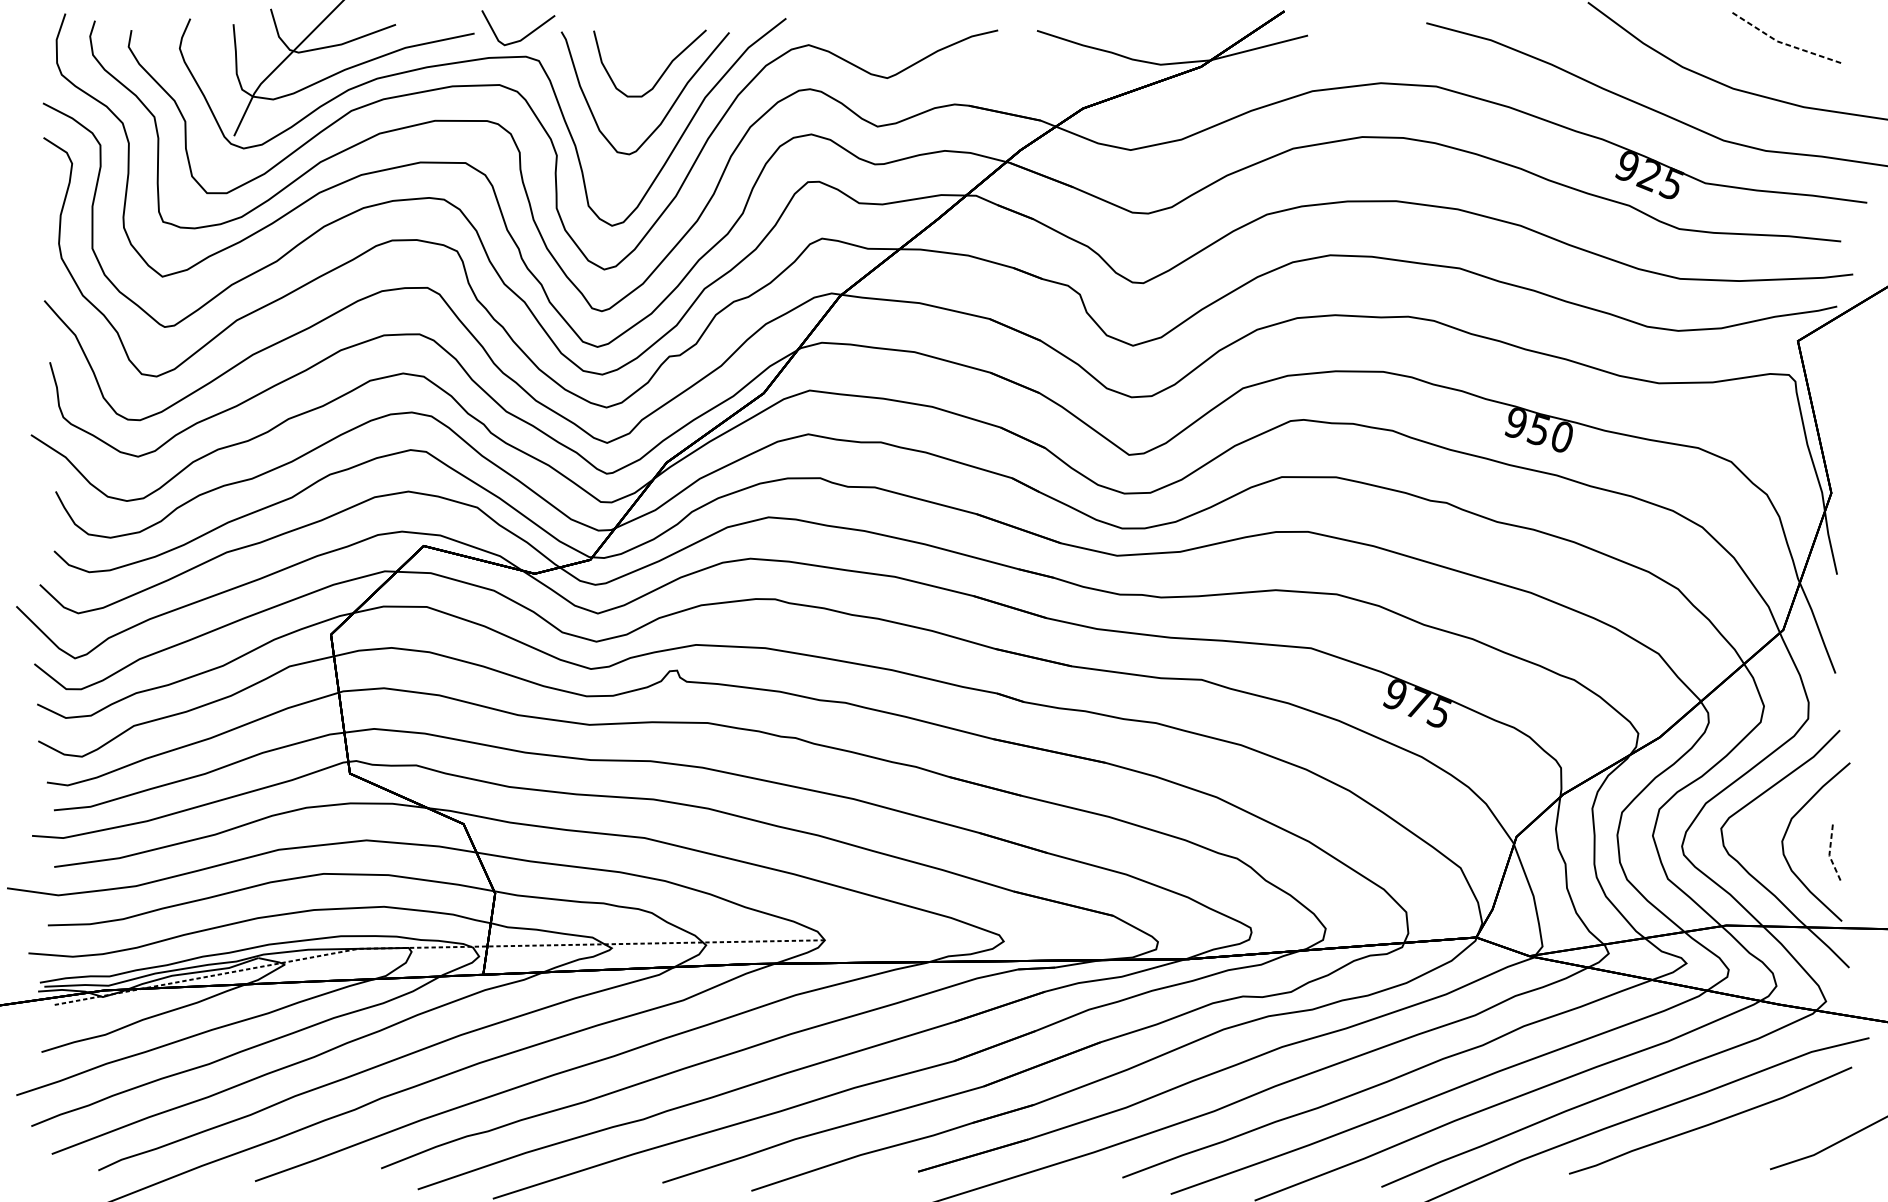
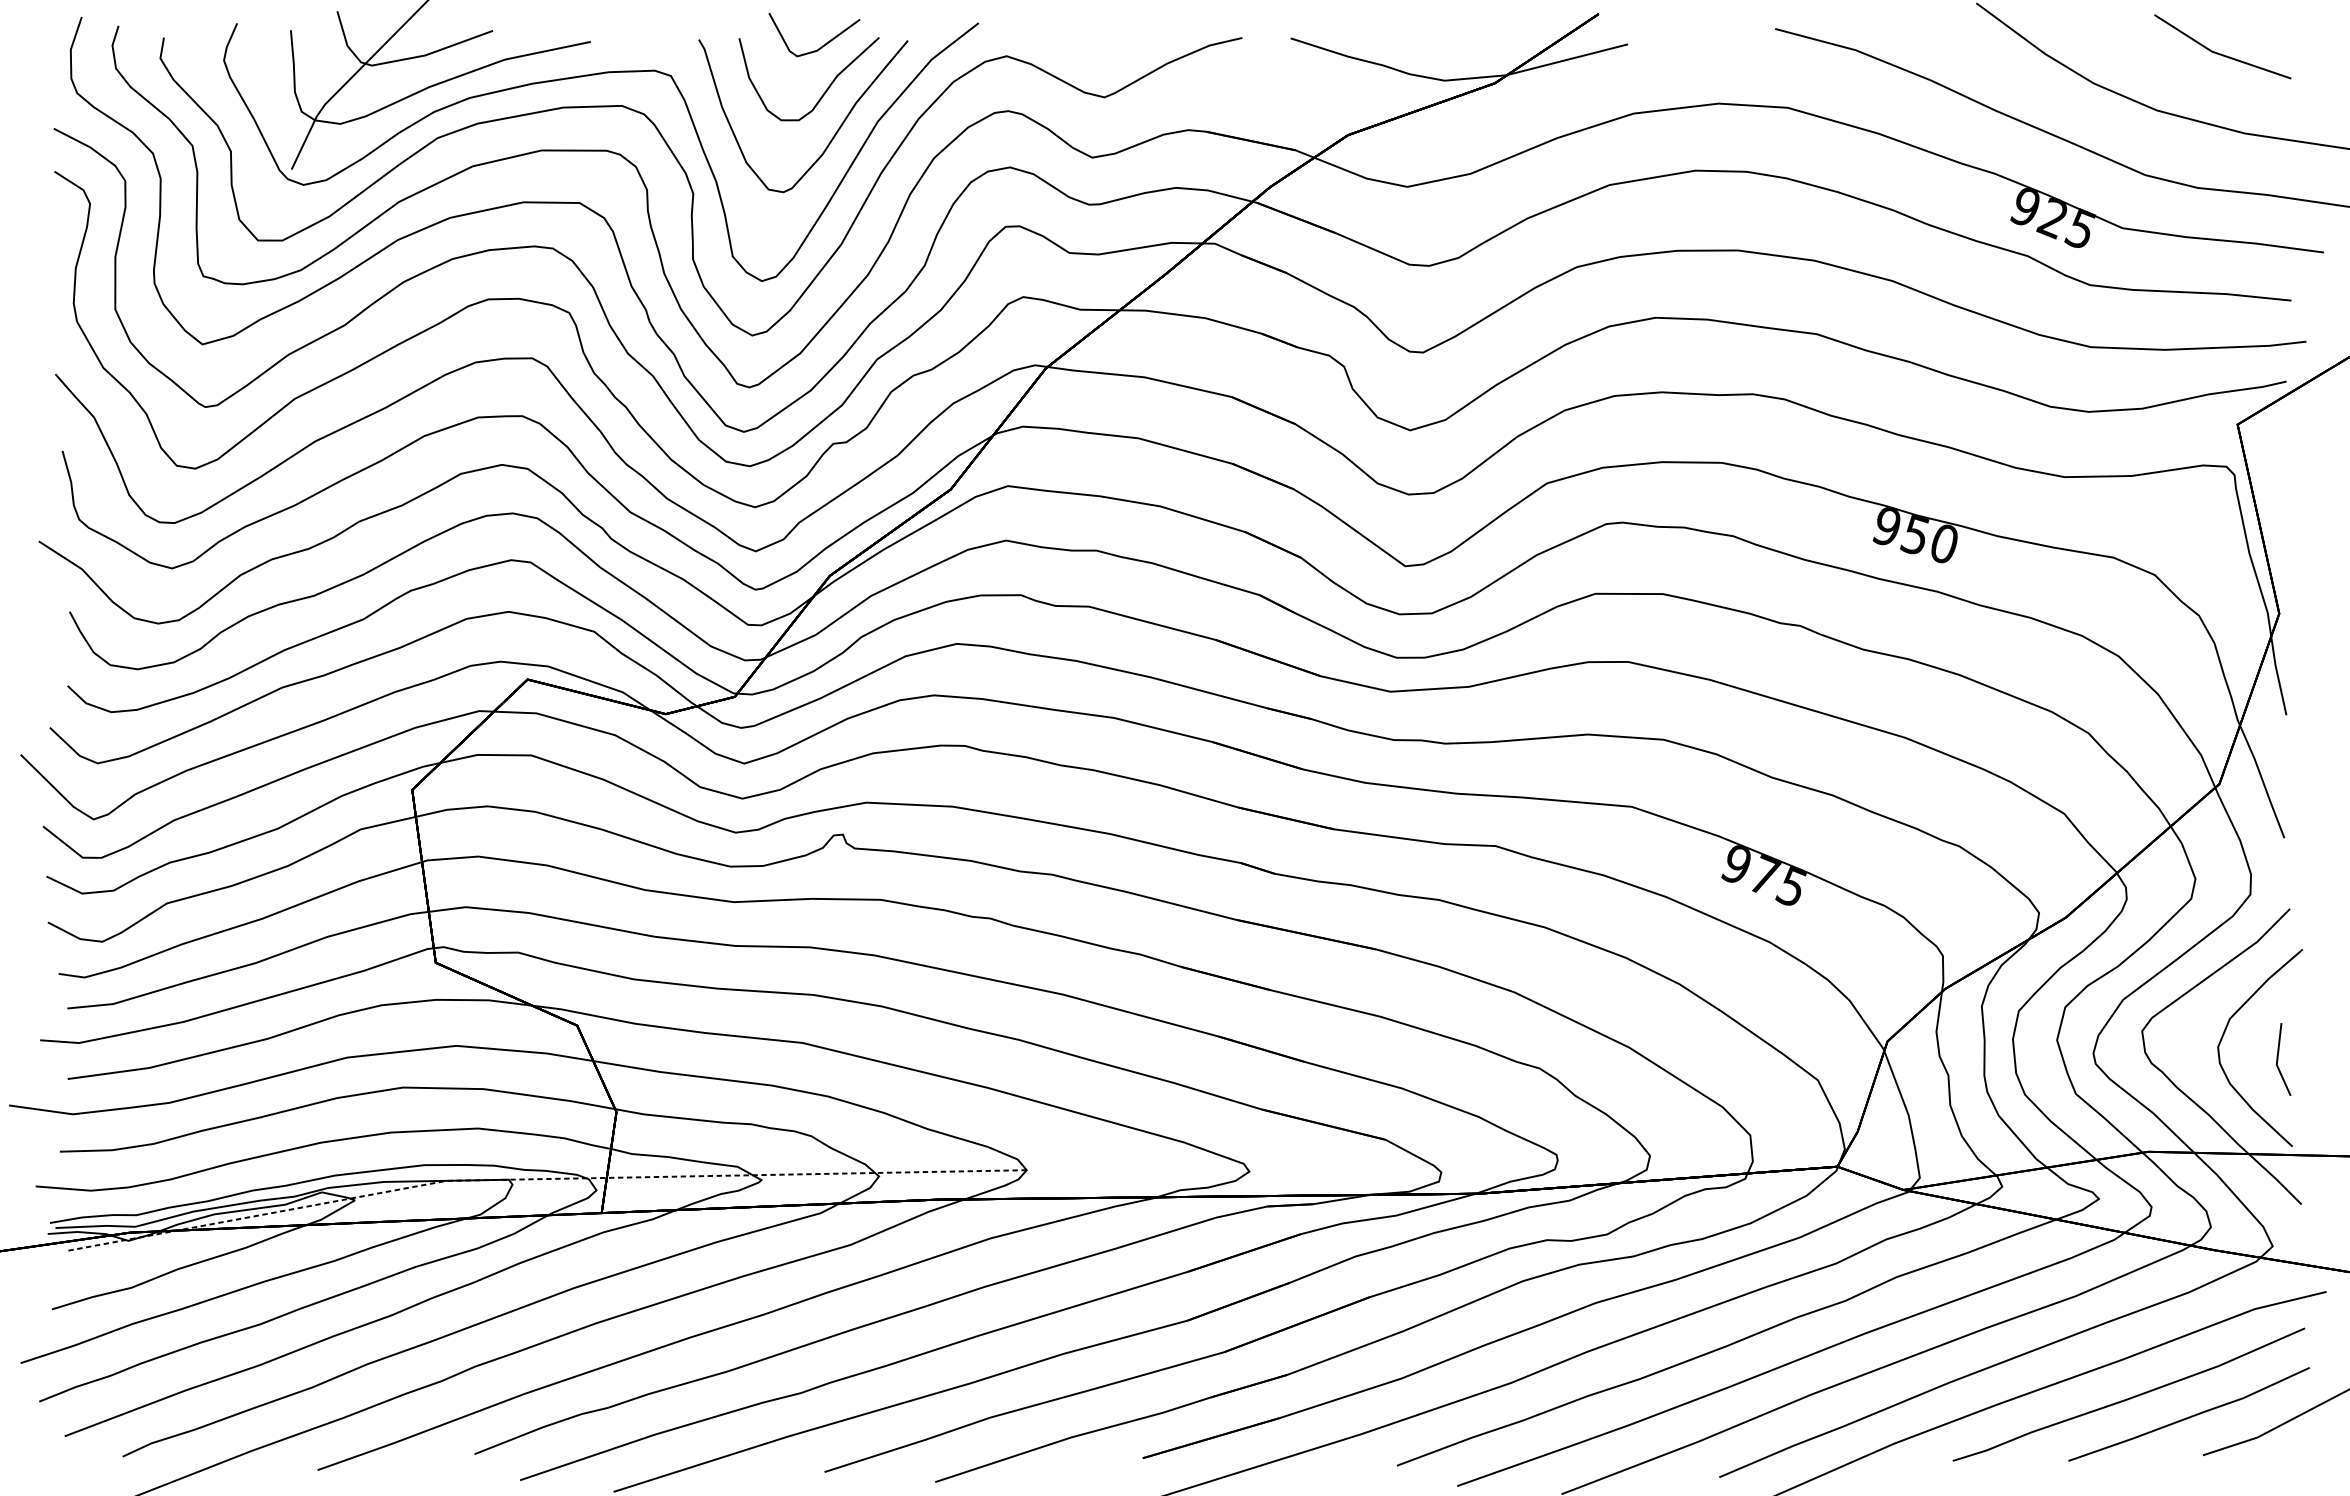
line: (525, 35) -> (823, 44), moved
line: (1782, 42) -> (2218, 53), dashed -> solid
line: (1829, 852) -> (2277, 1060), dashed -> solid
line: (1758, 1138) -> (2188, 1416), added

